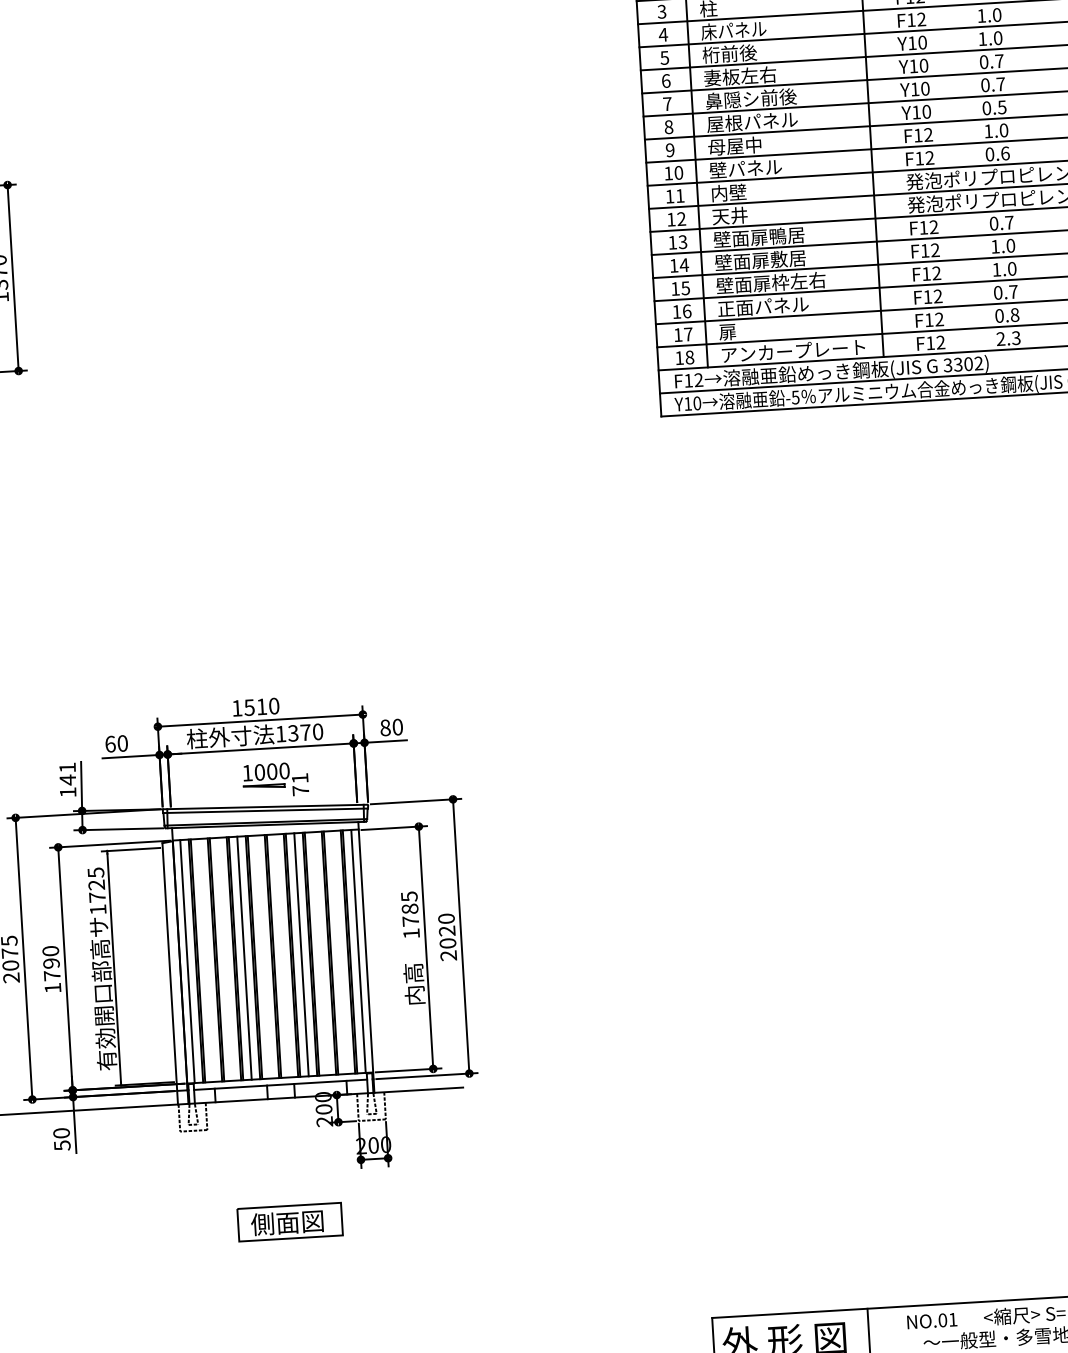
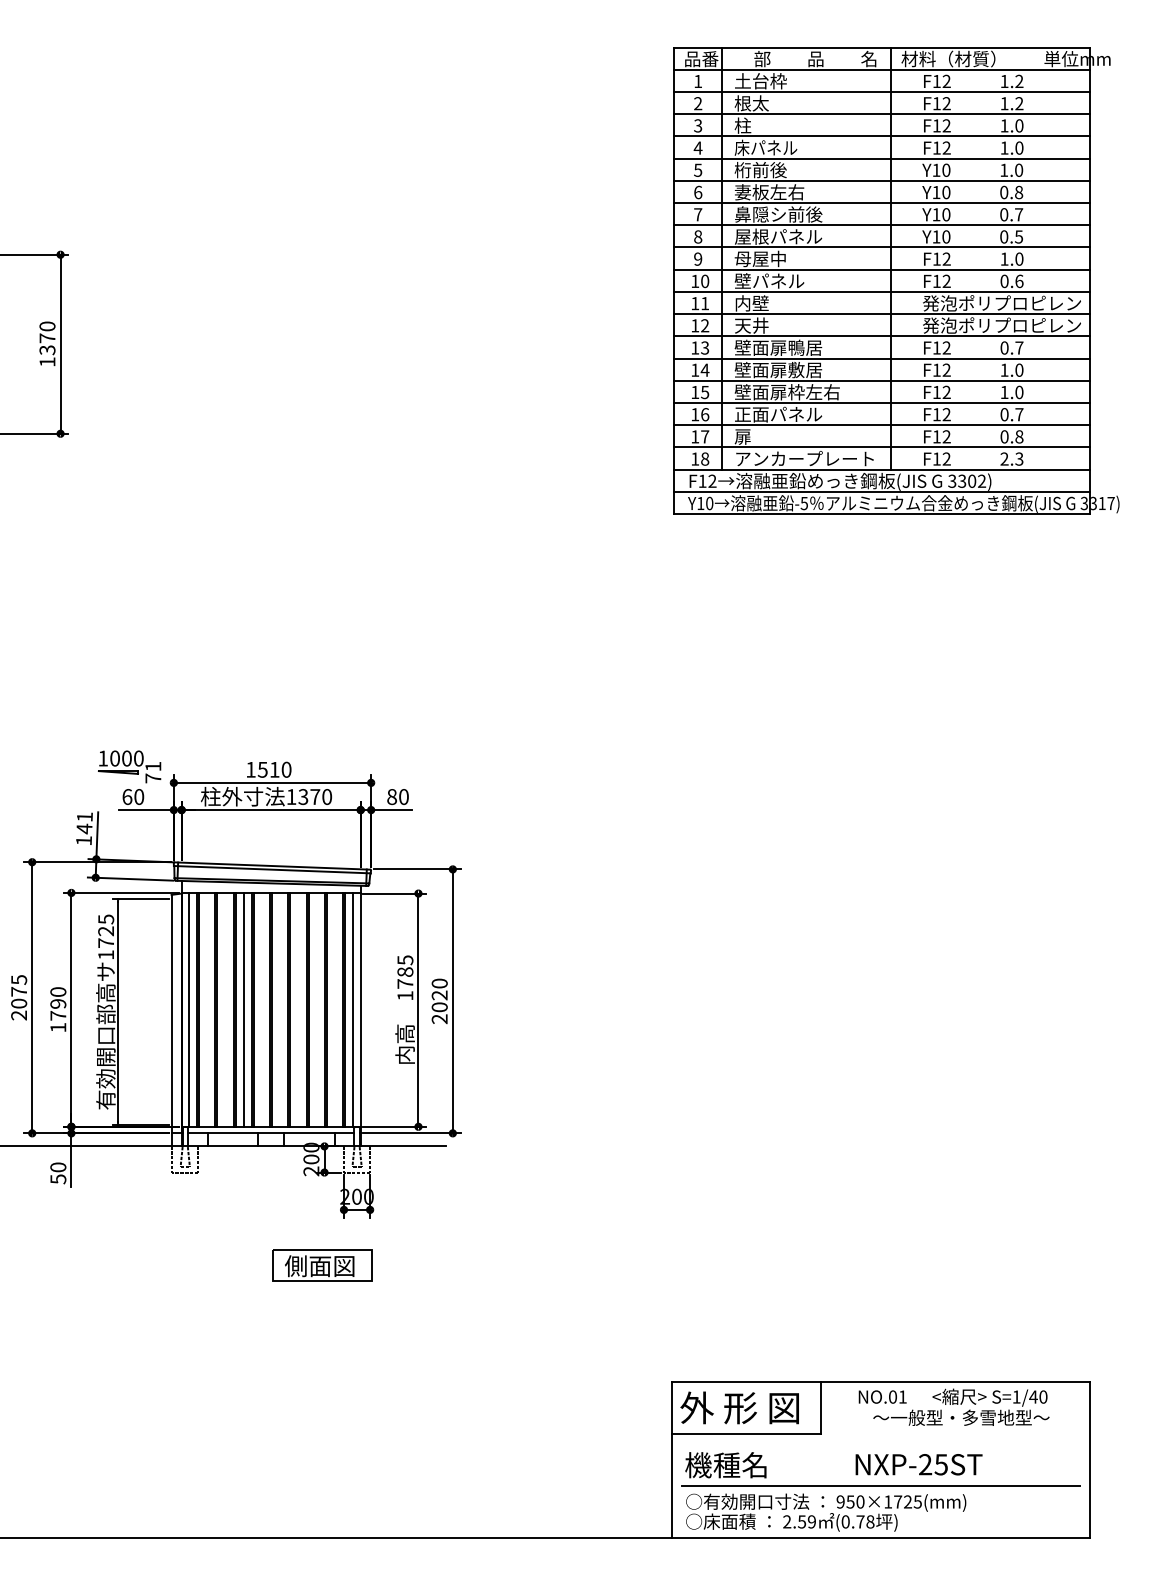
text: (999, 61) -> (1019, 192), 0.7 -> 0.8
part: (275, 779) -> (129, 766), moved
line: (301, 954) -> (298, 1009), removed
part: (290, 1221) -> (322, 1265), moved

